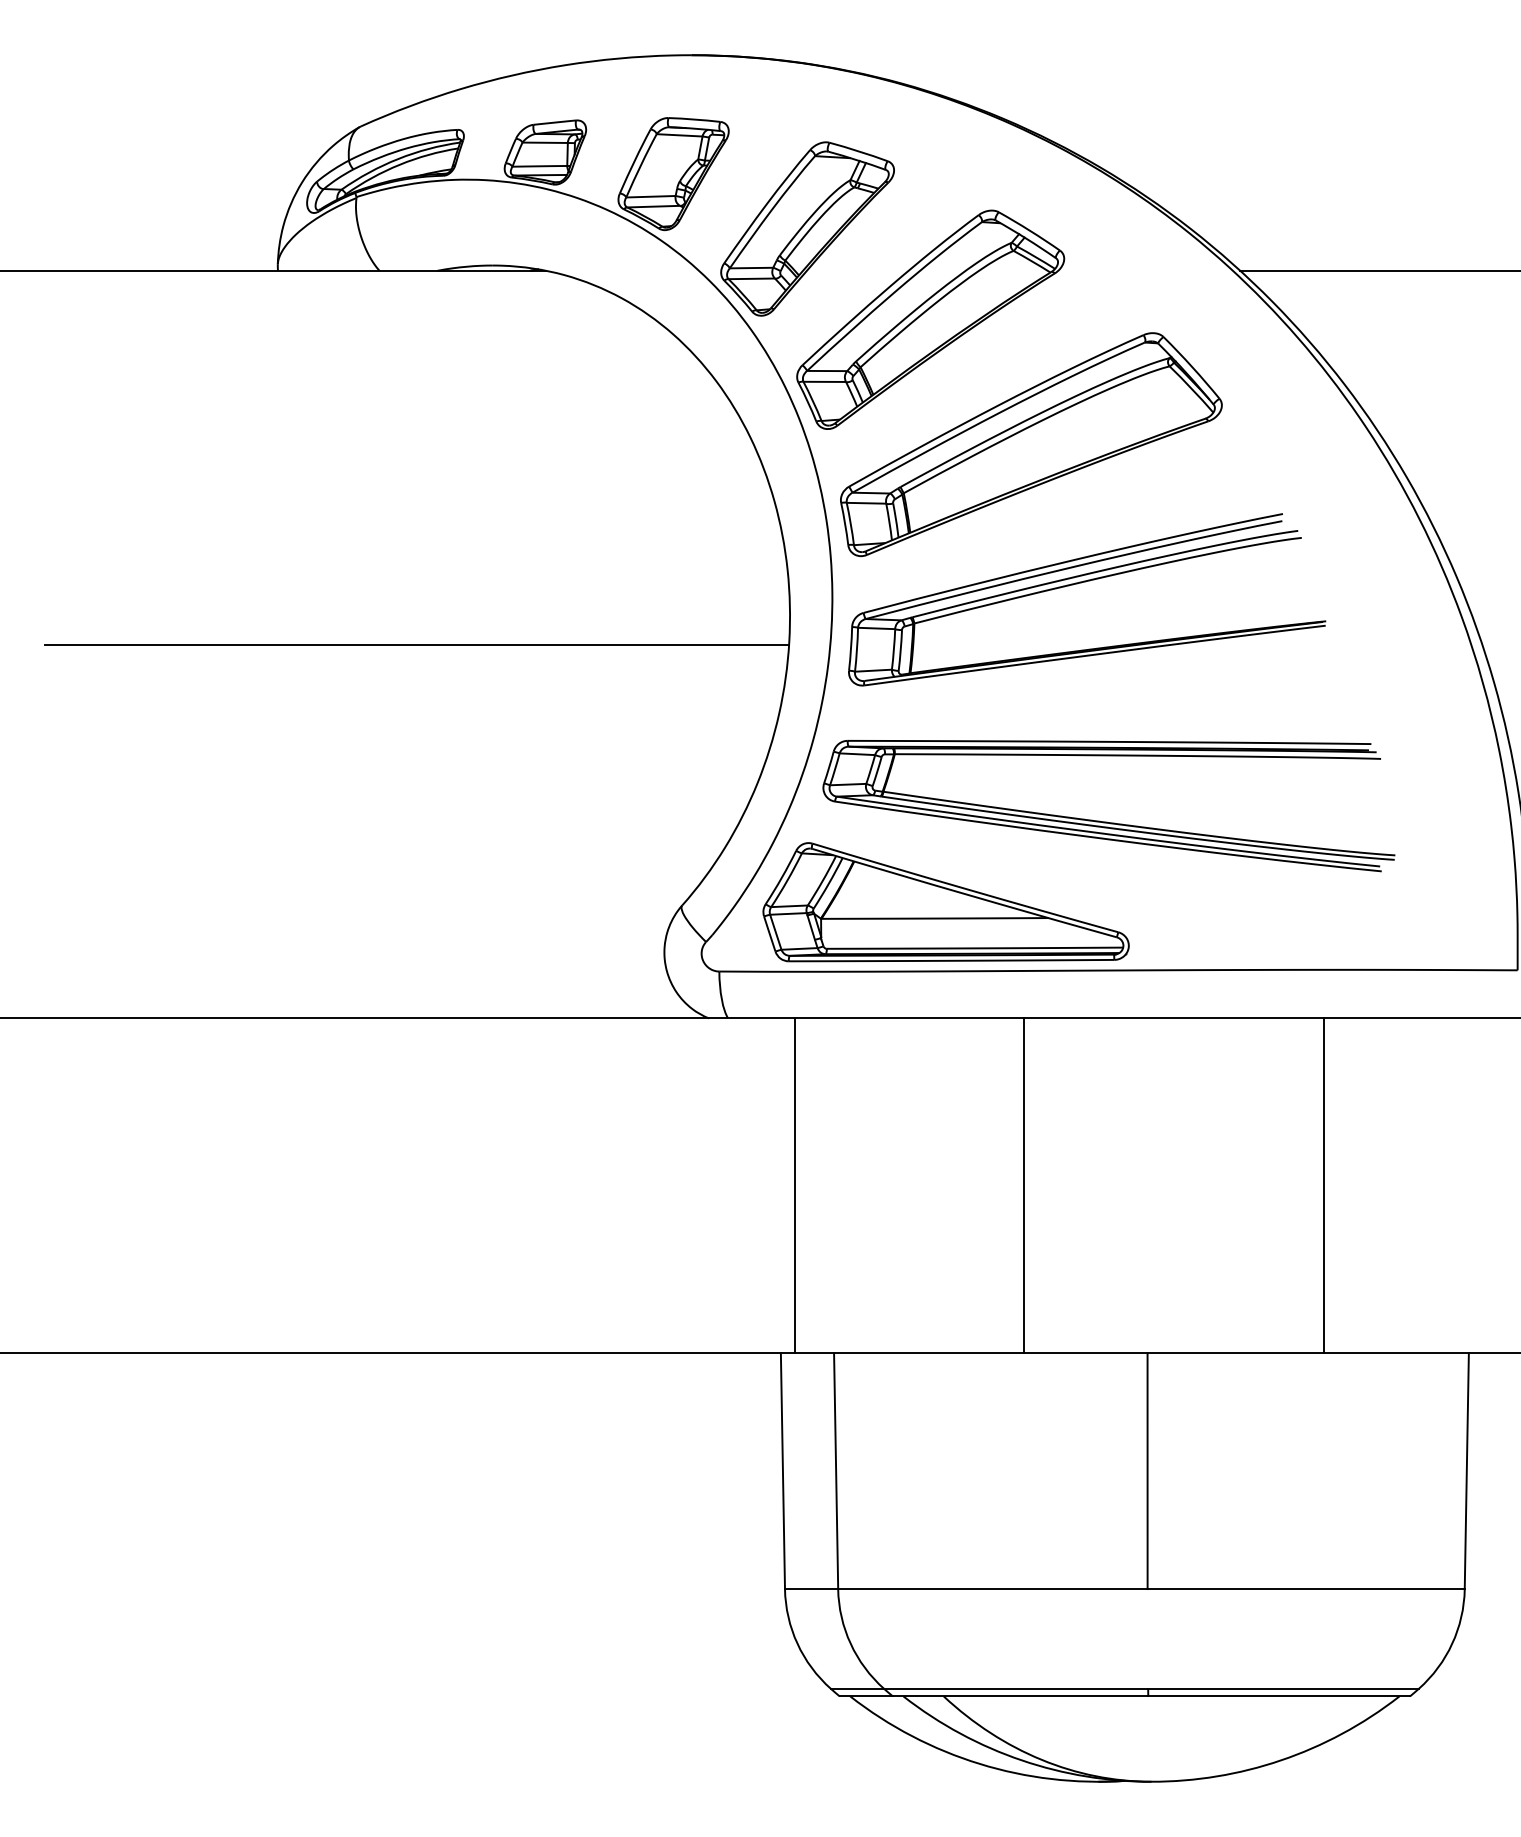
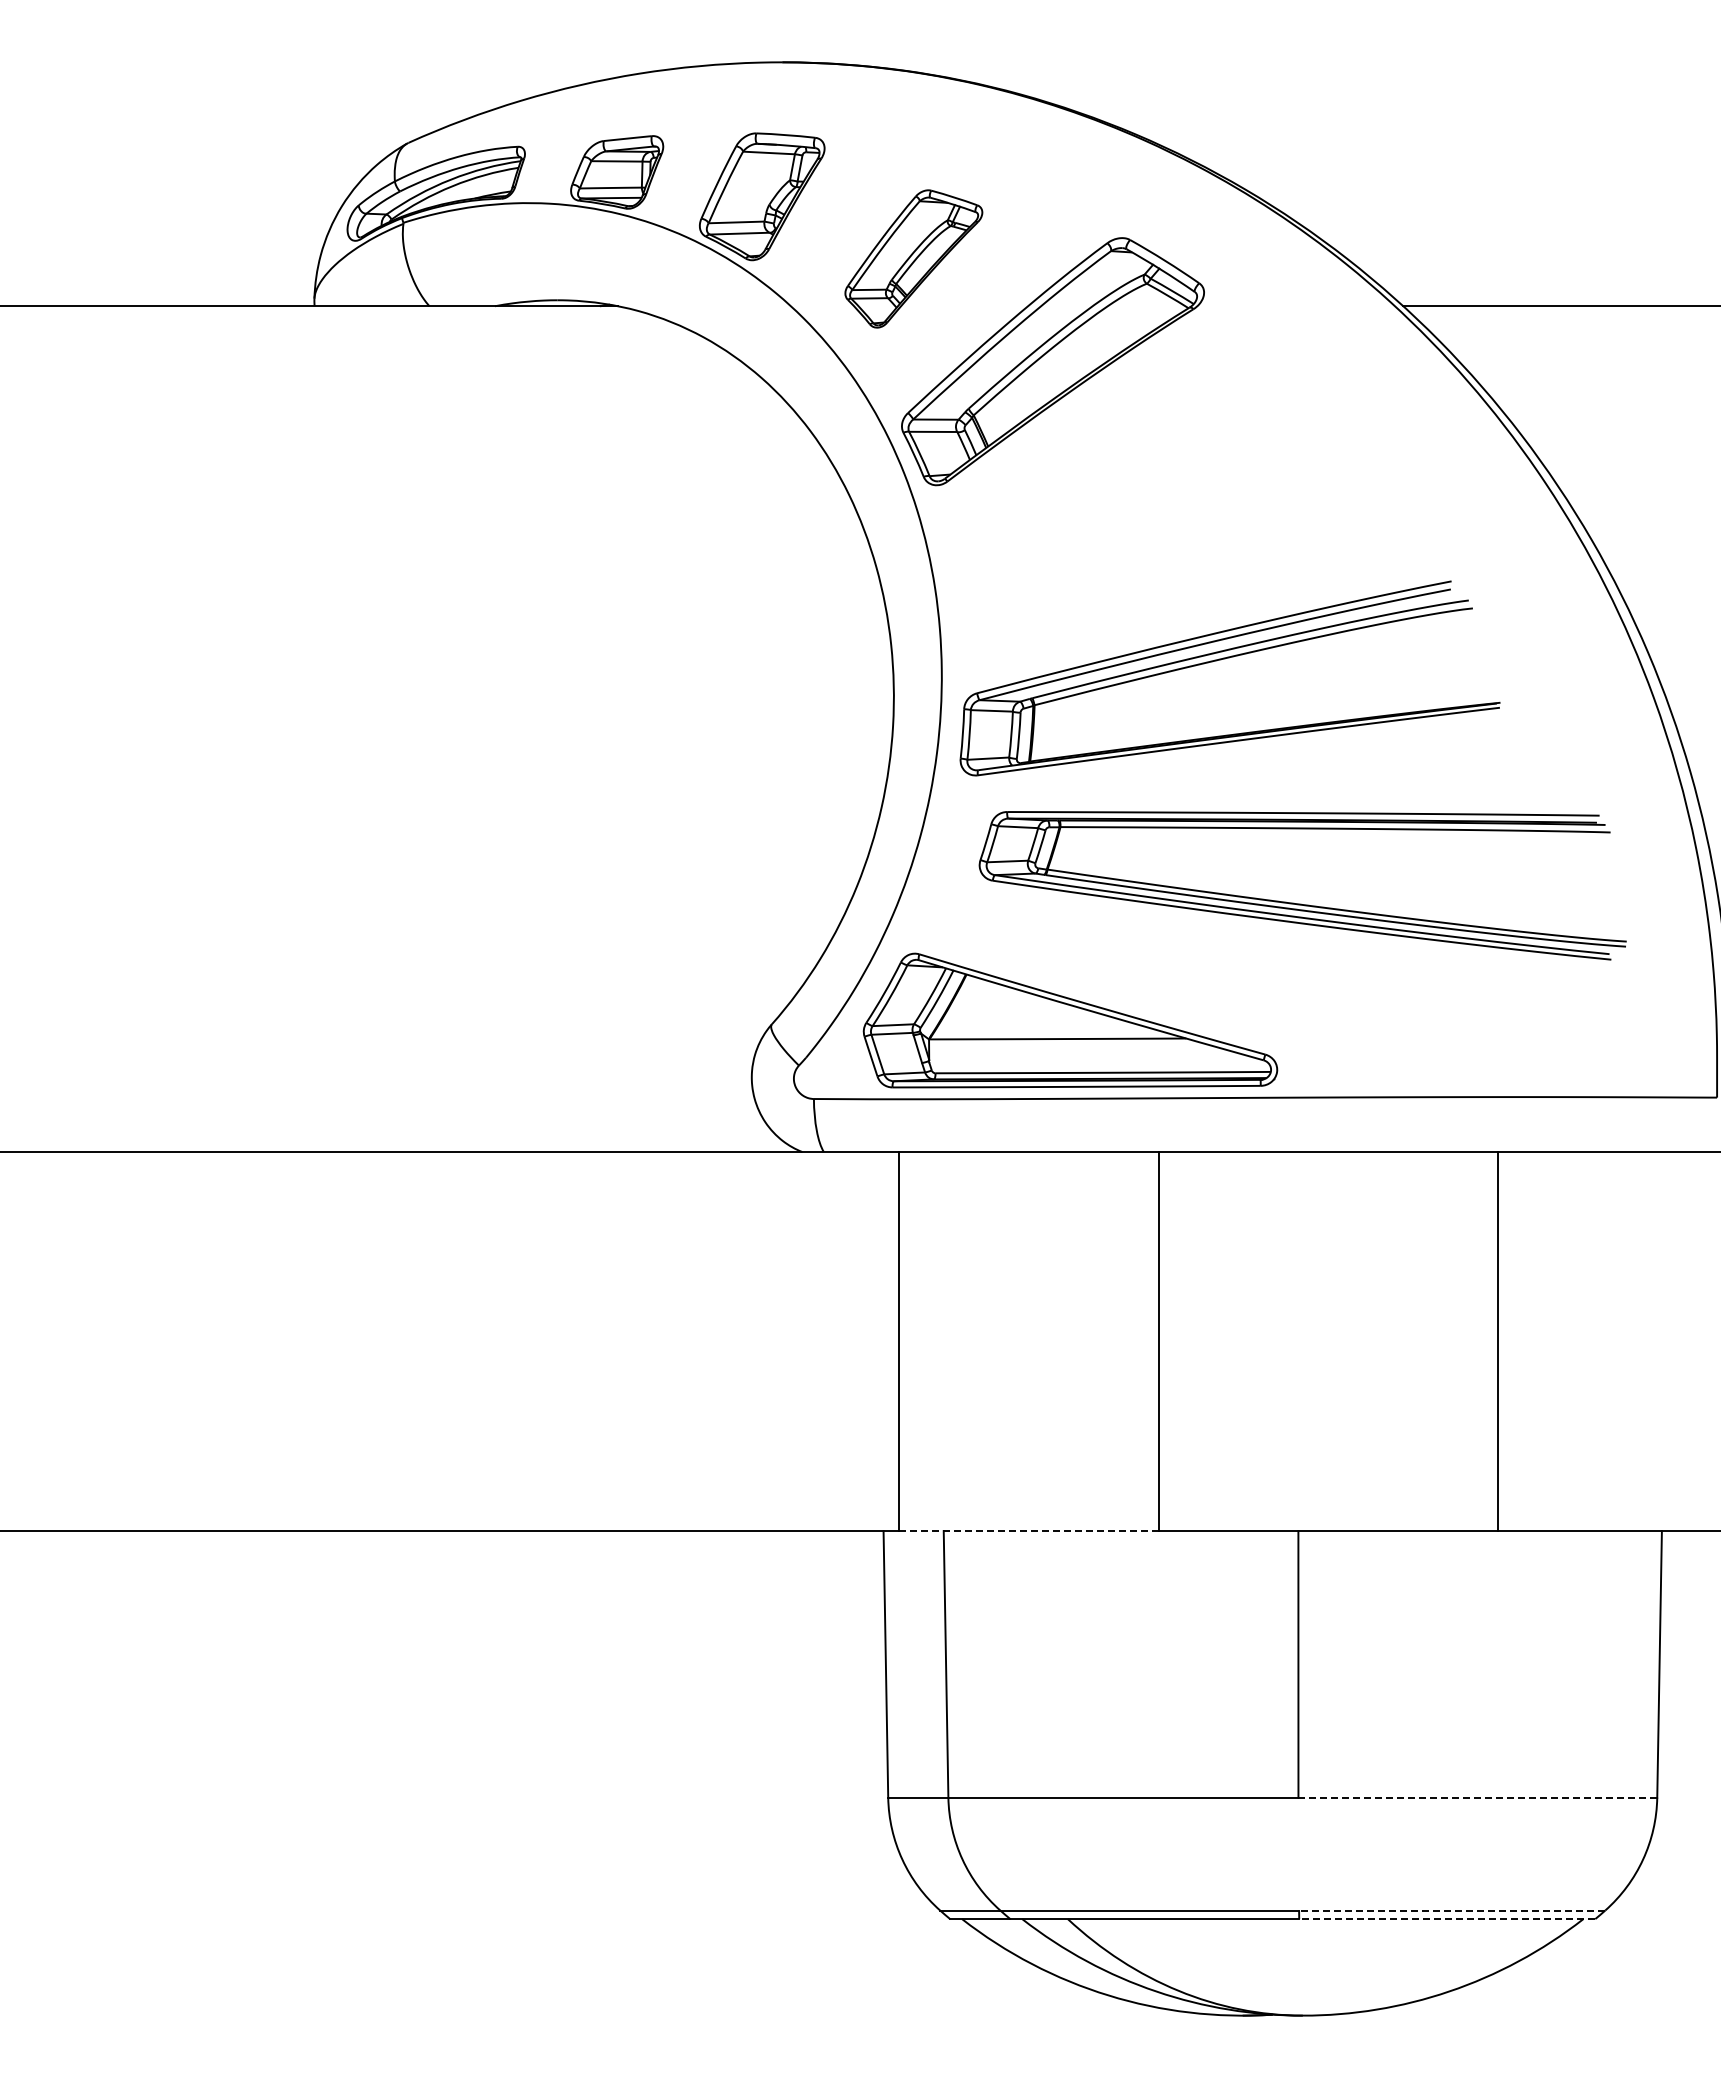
part: (807, 228) -> (913, 258), size x0.7
part: (1030, 444) -> (1166, 502), removed
line: (416, 644) -> (471, 729), removed
part: (1107, 821) -> (1301, 903), moved
line: (909, 1353) -> (1029, 1531), solid -> dashed
line: (1305, 1588) -> (1477, 1797), solid -> dashed
line: (1282, 1688) -> (1451, 1910), solid -> dashed
line: (1278, 1696) -> (1446, 1919), solid -> dashed

